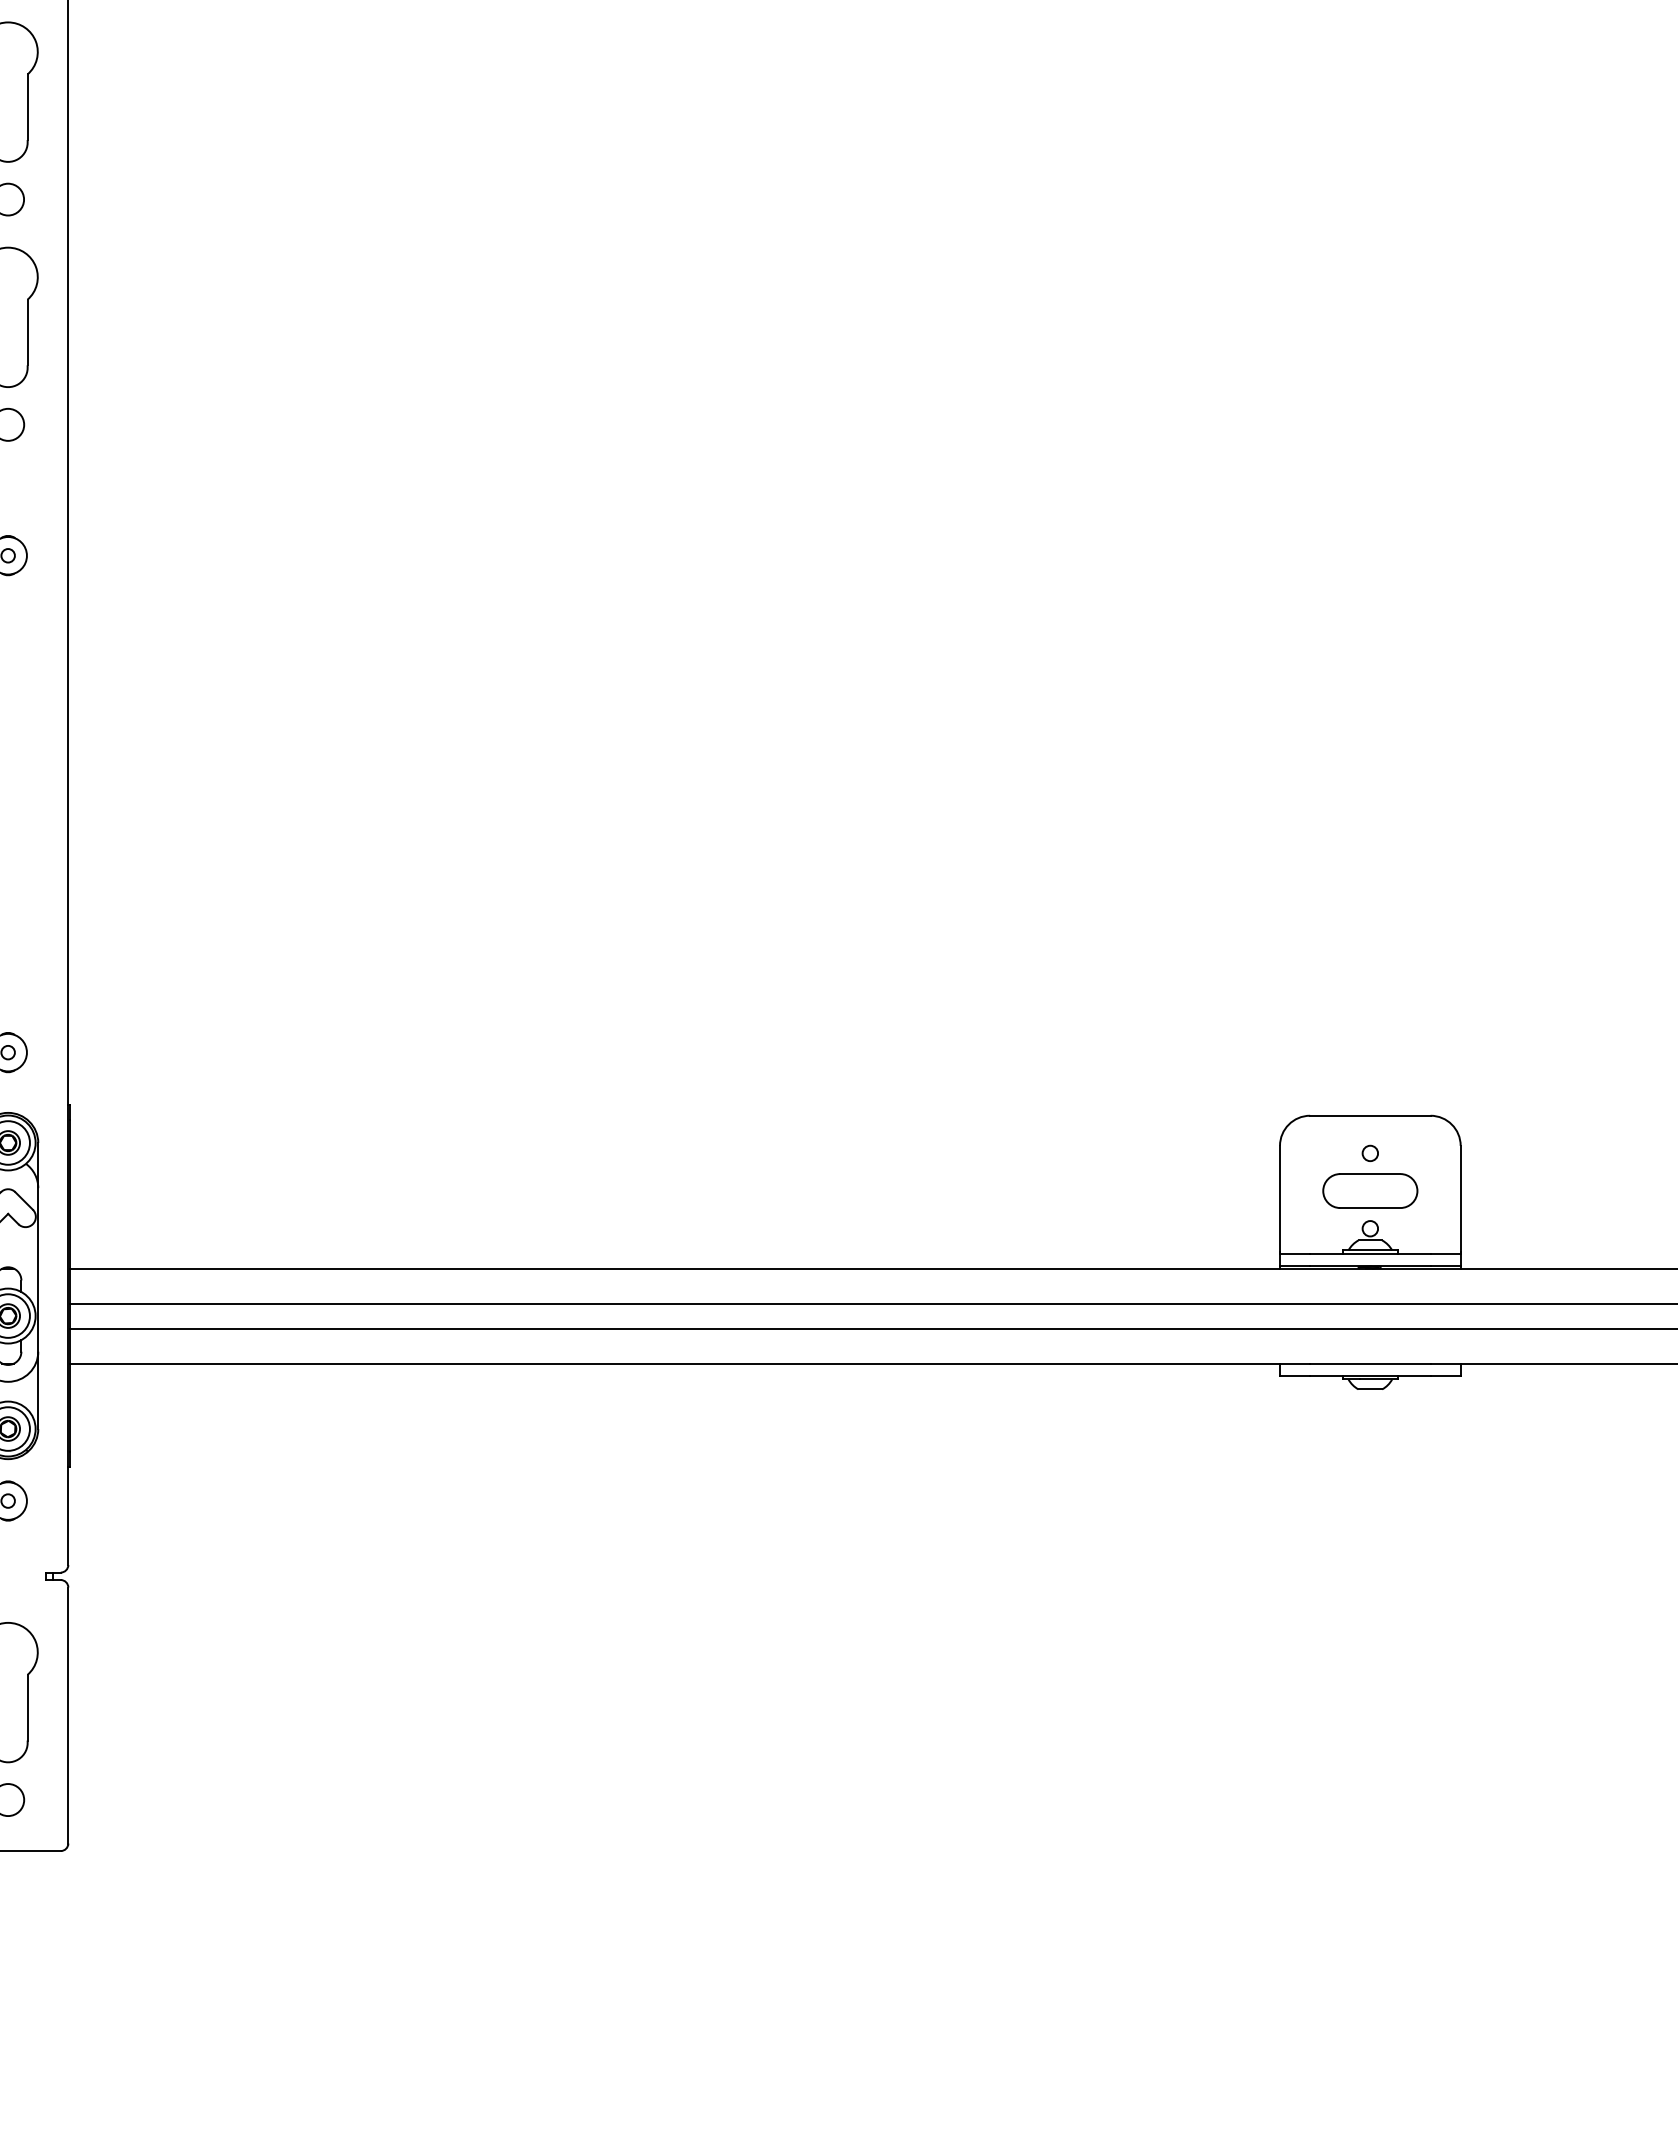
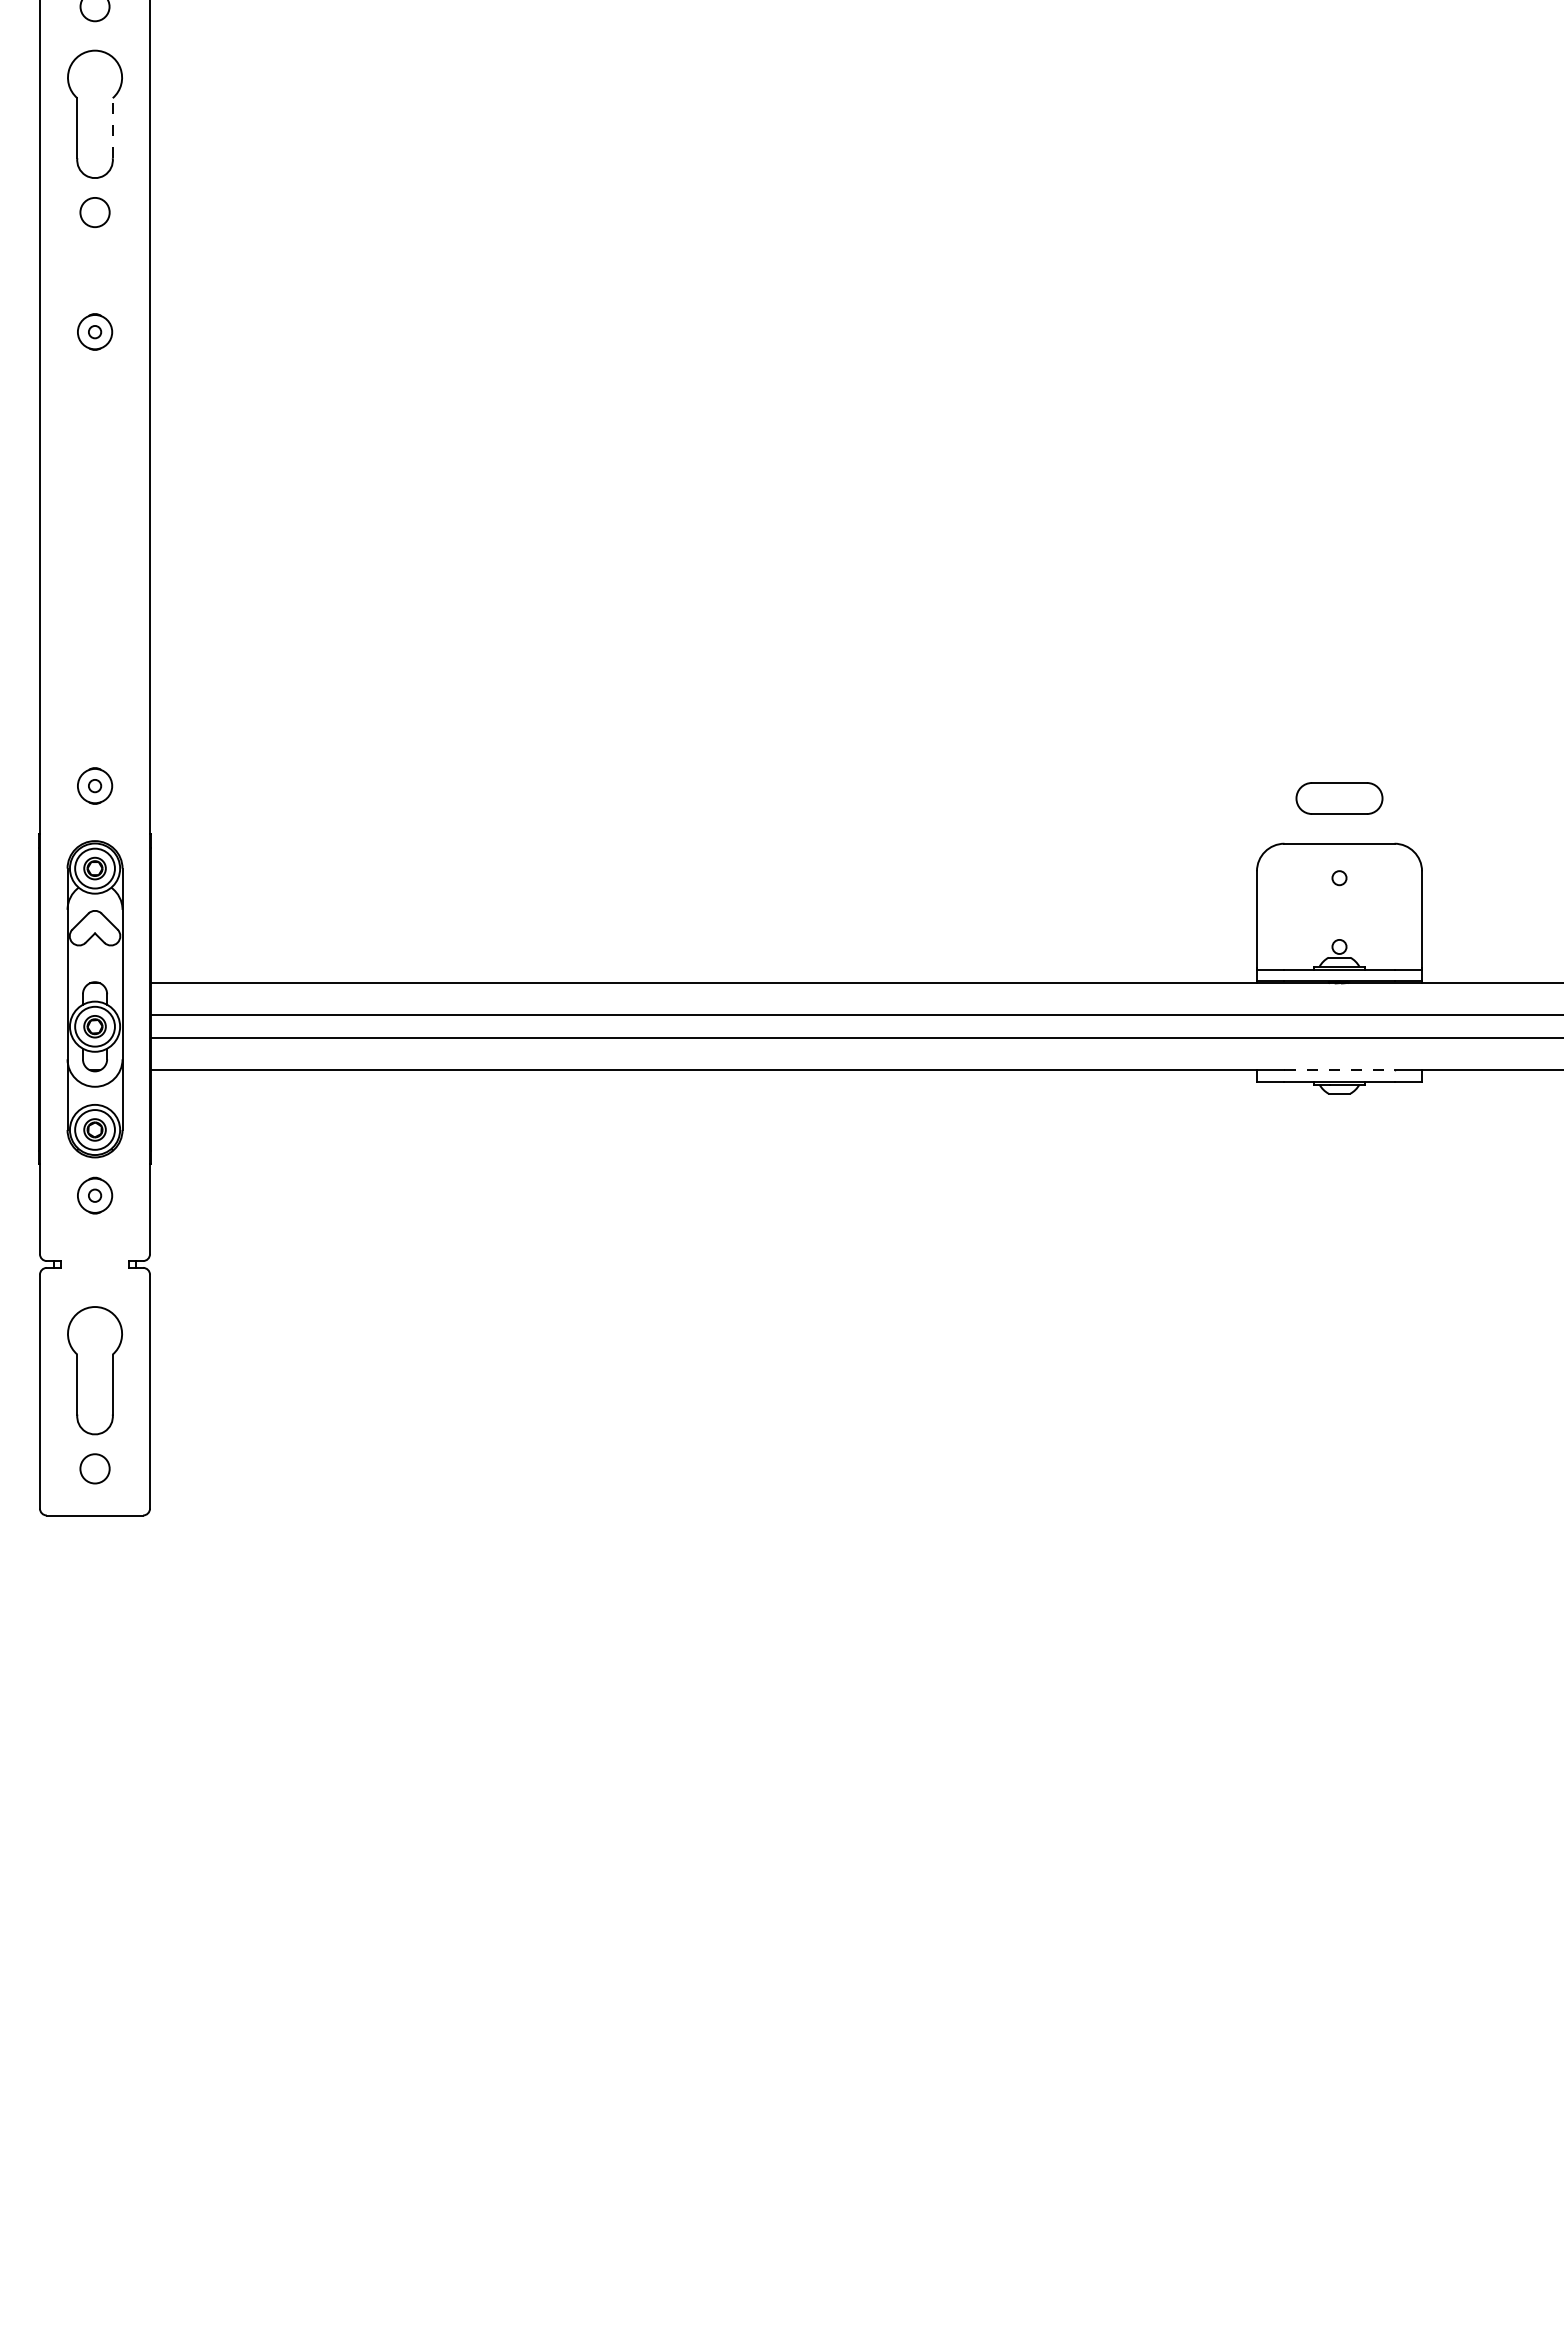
line: (27, 332) -> (112, 128), solid -> dashed
part: (1370, 1191) -> (1339, 798), moved
line: (1371, 1363) -> (1340, 1070), solid -> dashed

